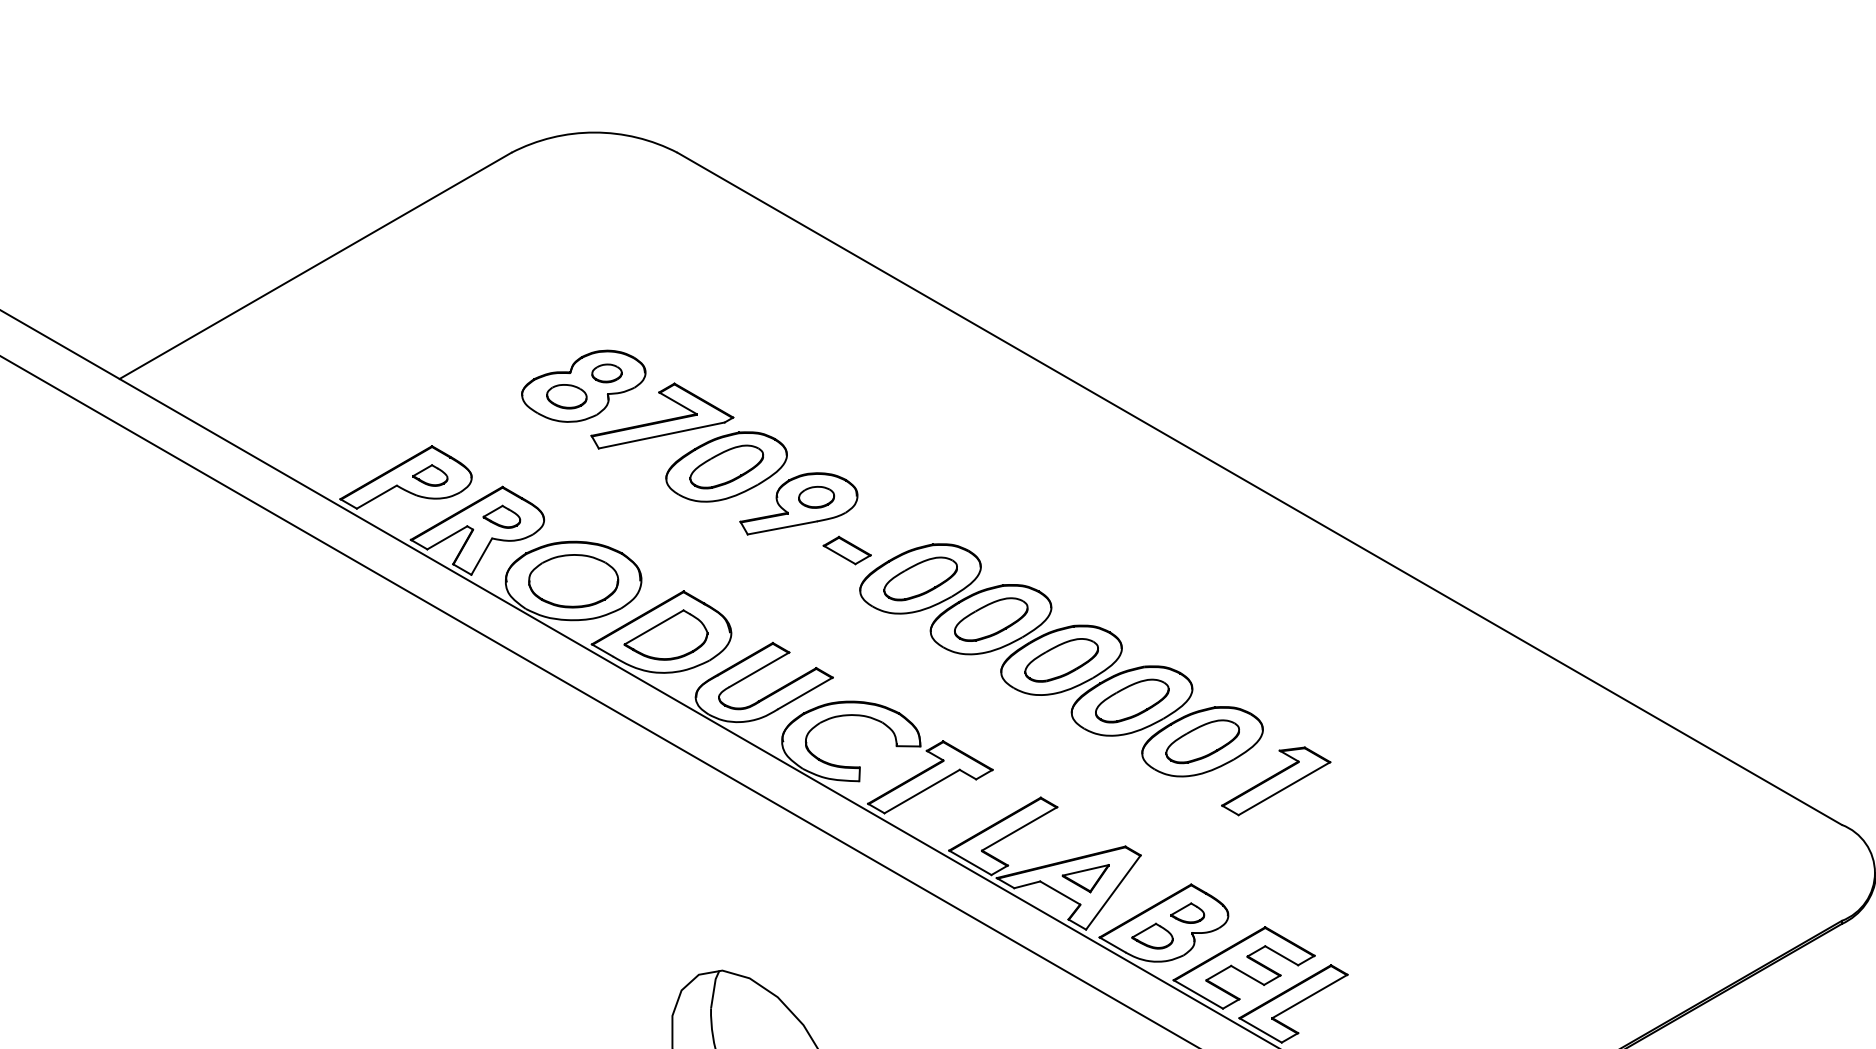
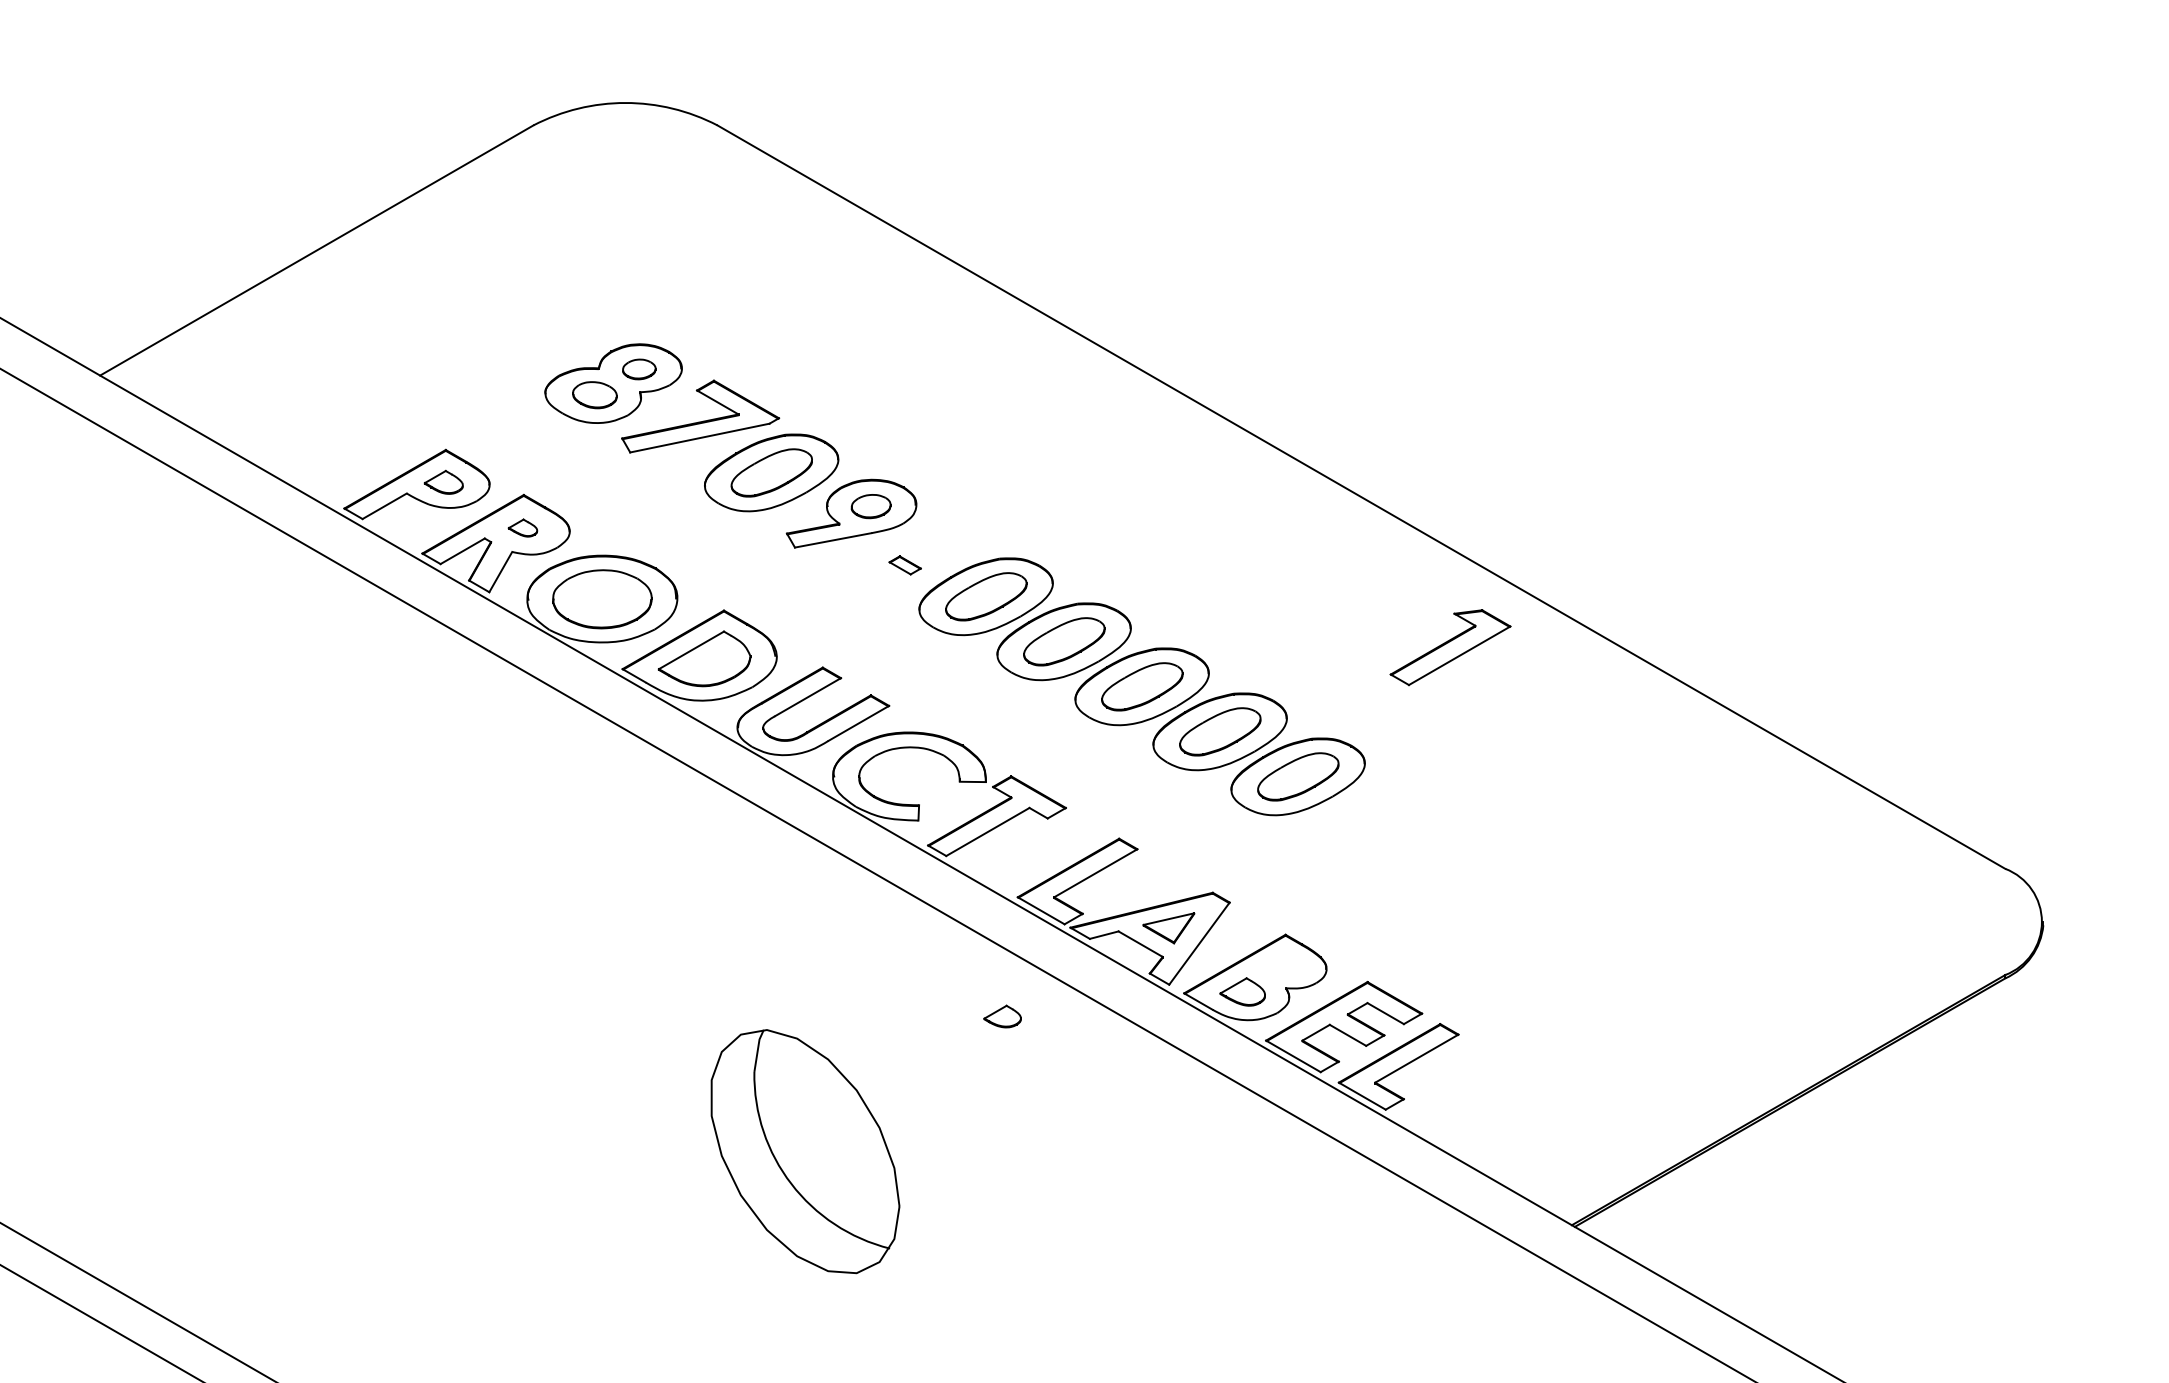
part: (501, 516) -> (522, 527), size x0.7
part: (847, 550) -> (905, 565), size x0.6
part: (1276, 781) -> (1450, 647), moved
part: (1187, 913) -> (1002, 1016), moved

